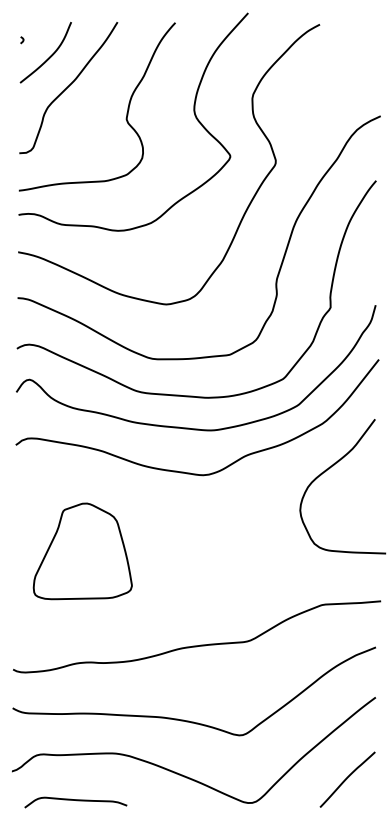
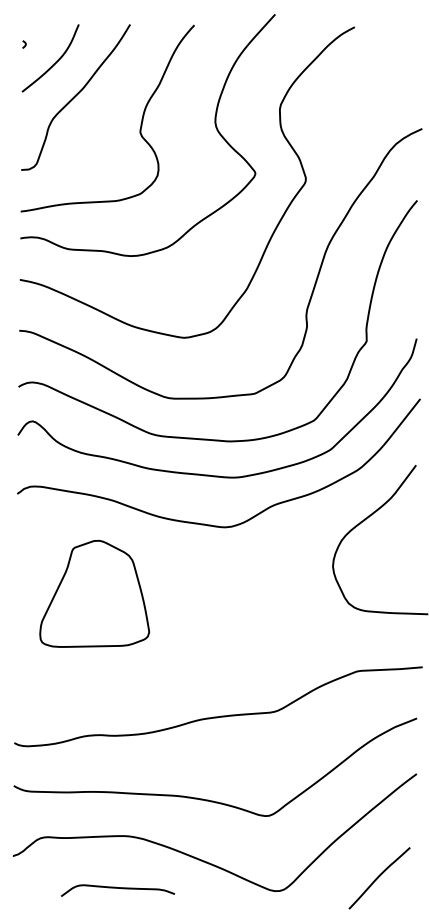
part: (82, 551) -> (94, 593), moved
curve: (347, 779) -> (379, 877), moved
curve: (75, 800) -> (117, 888), moved

